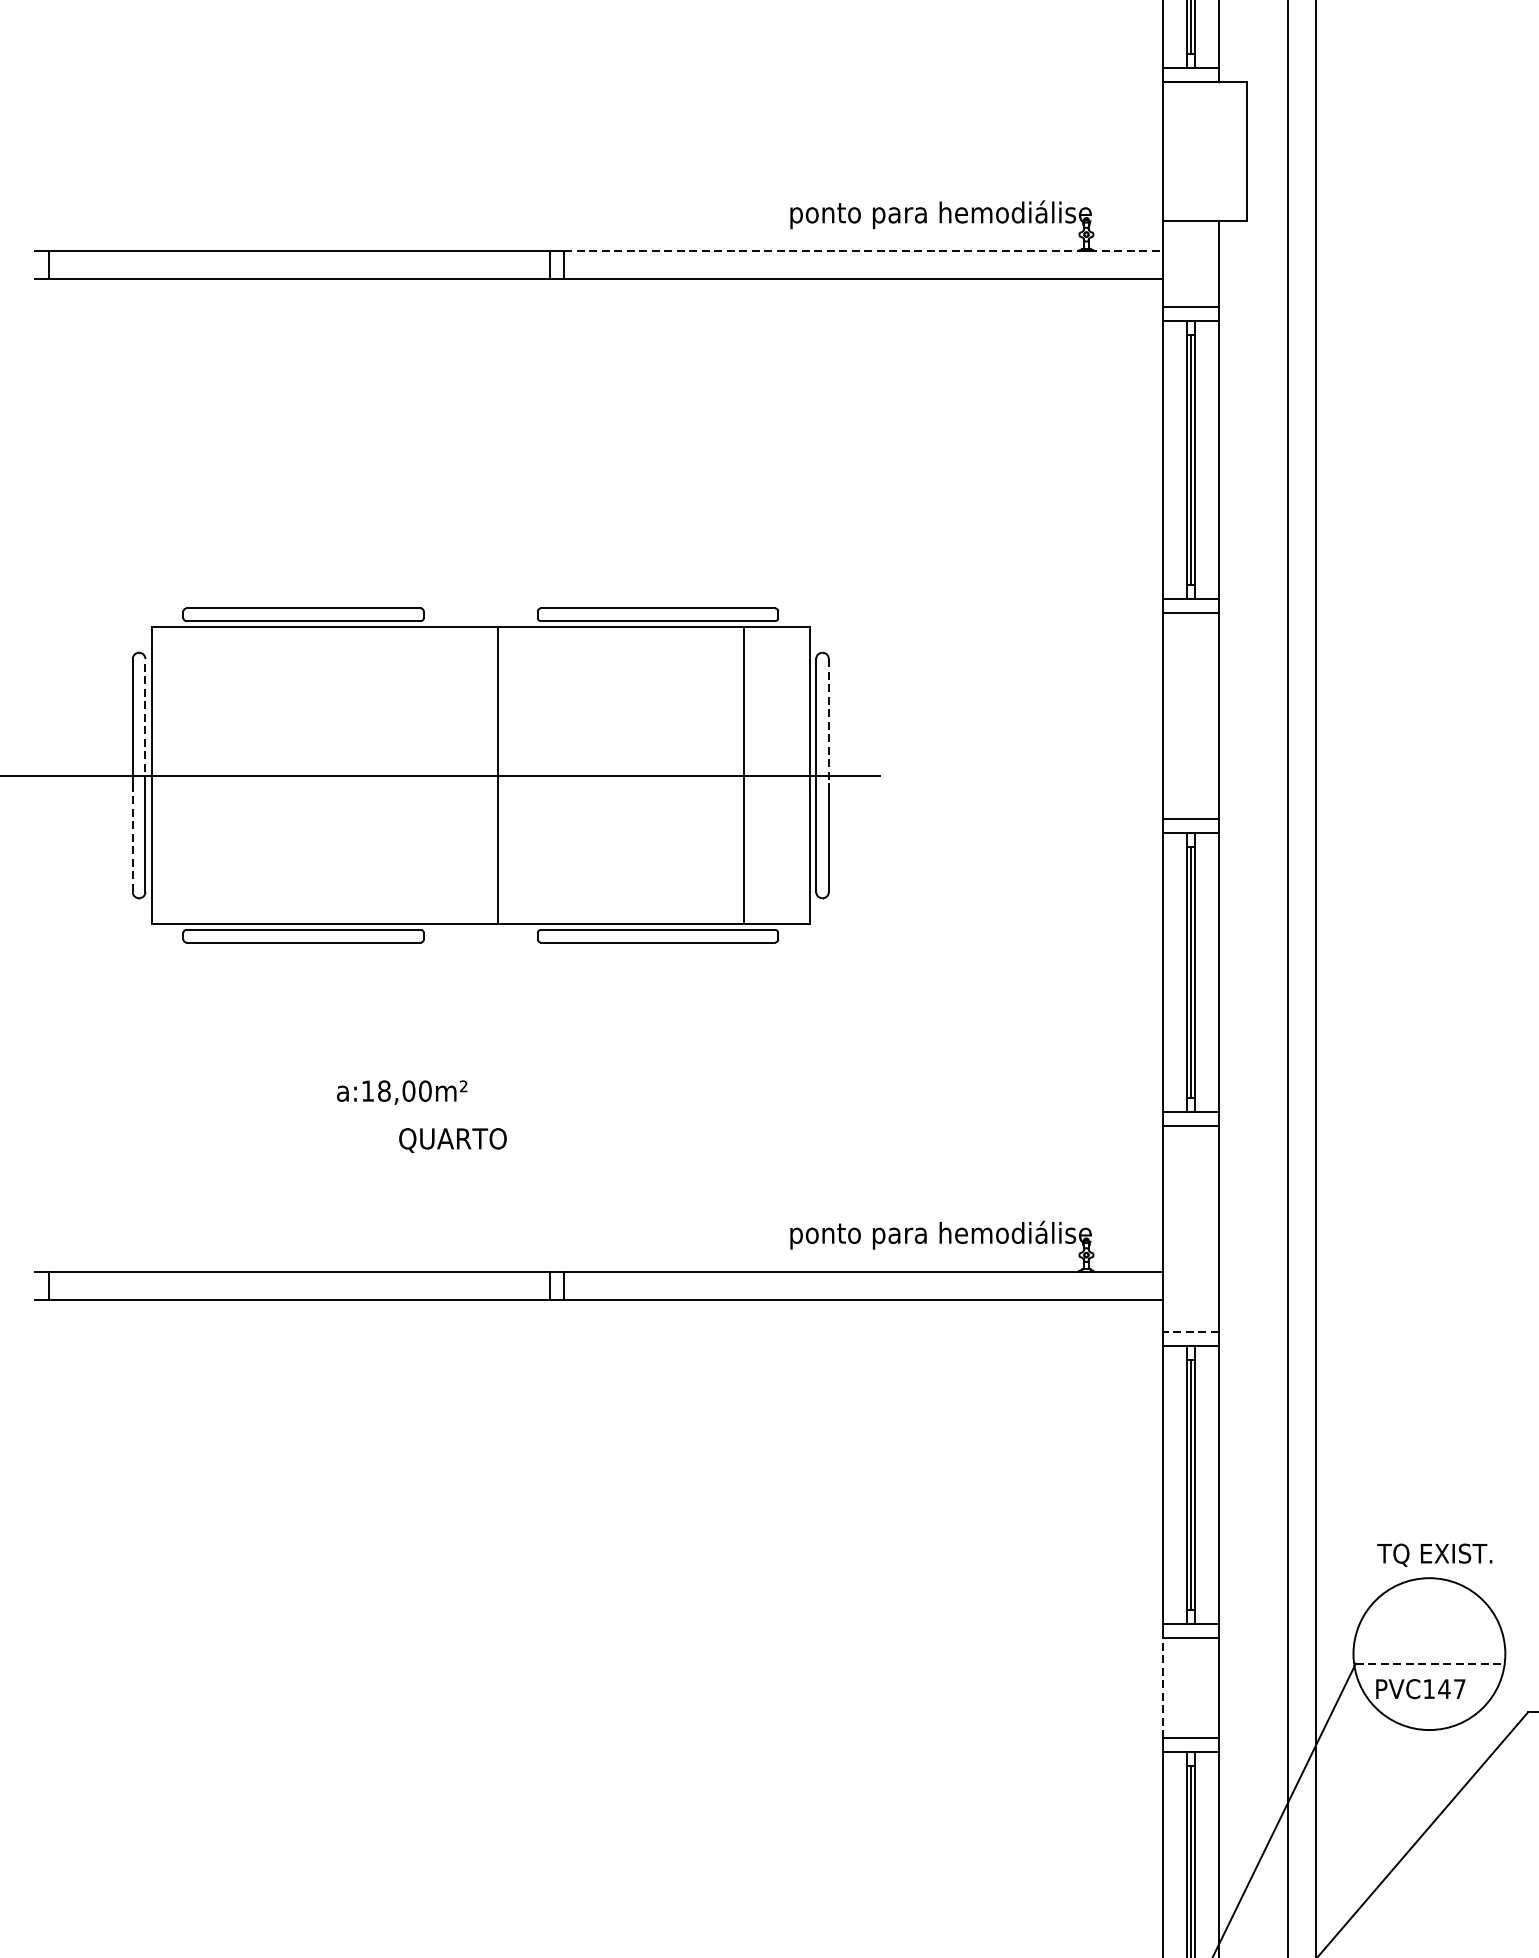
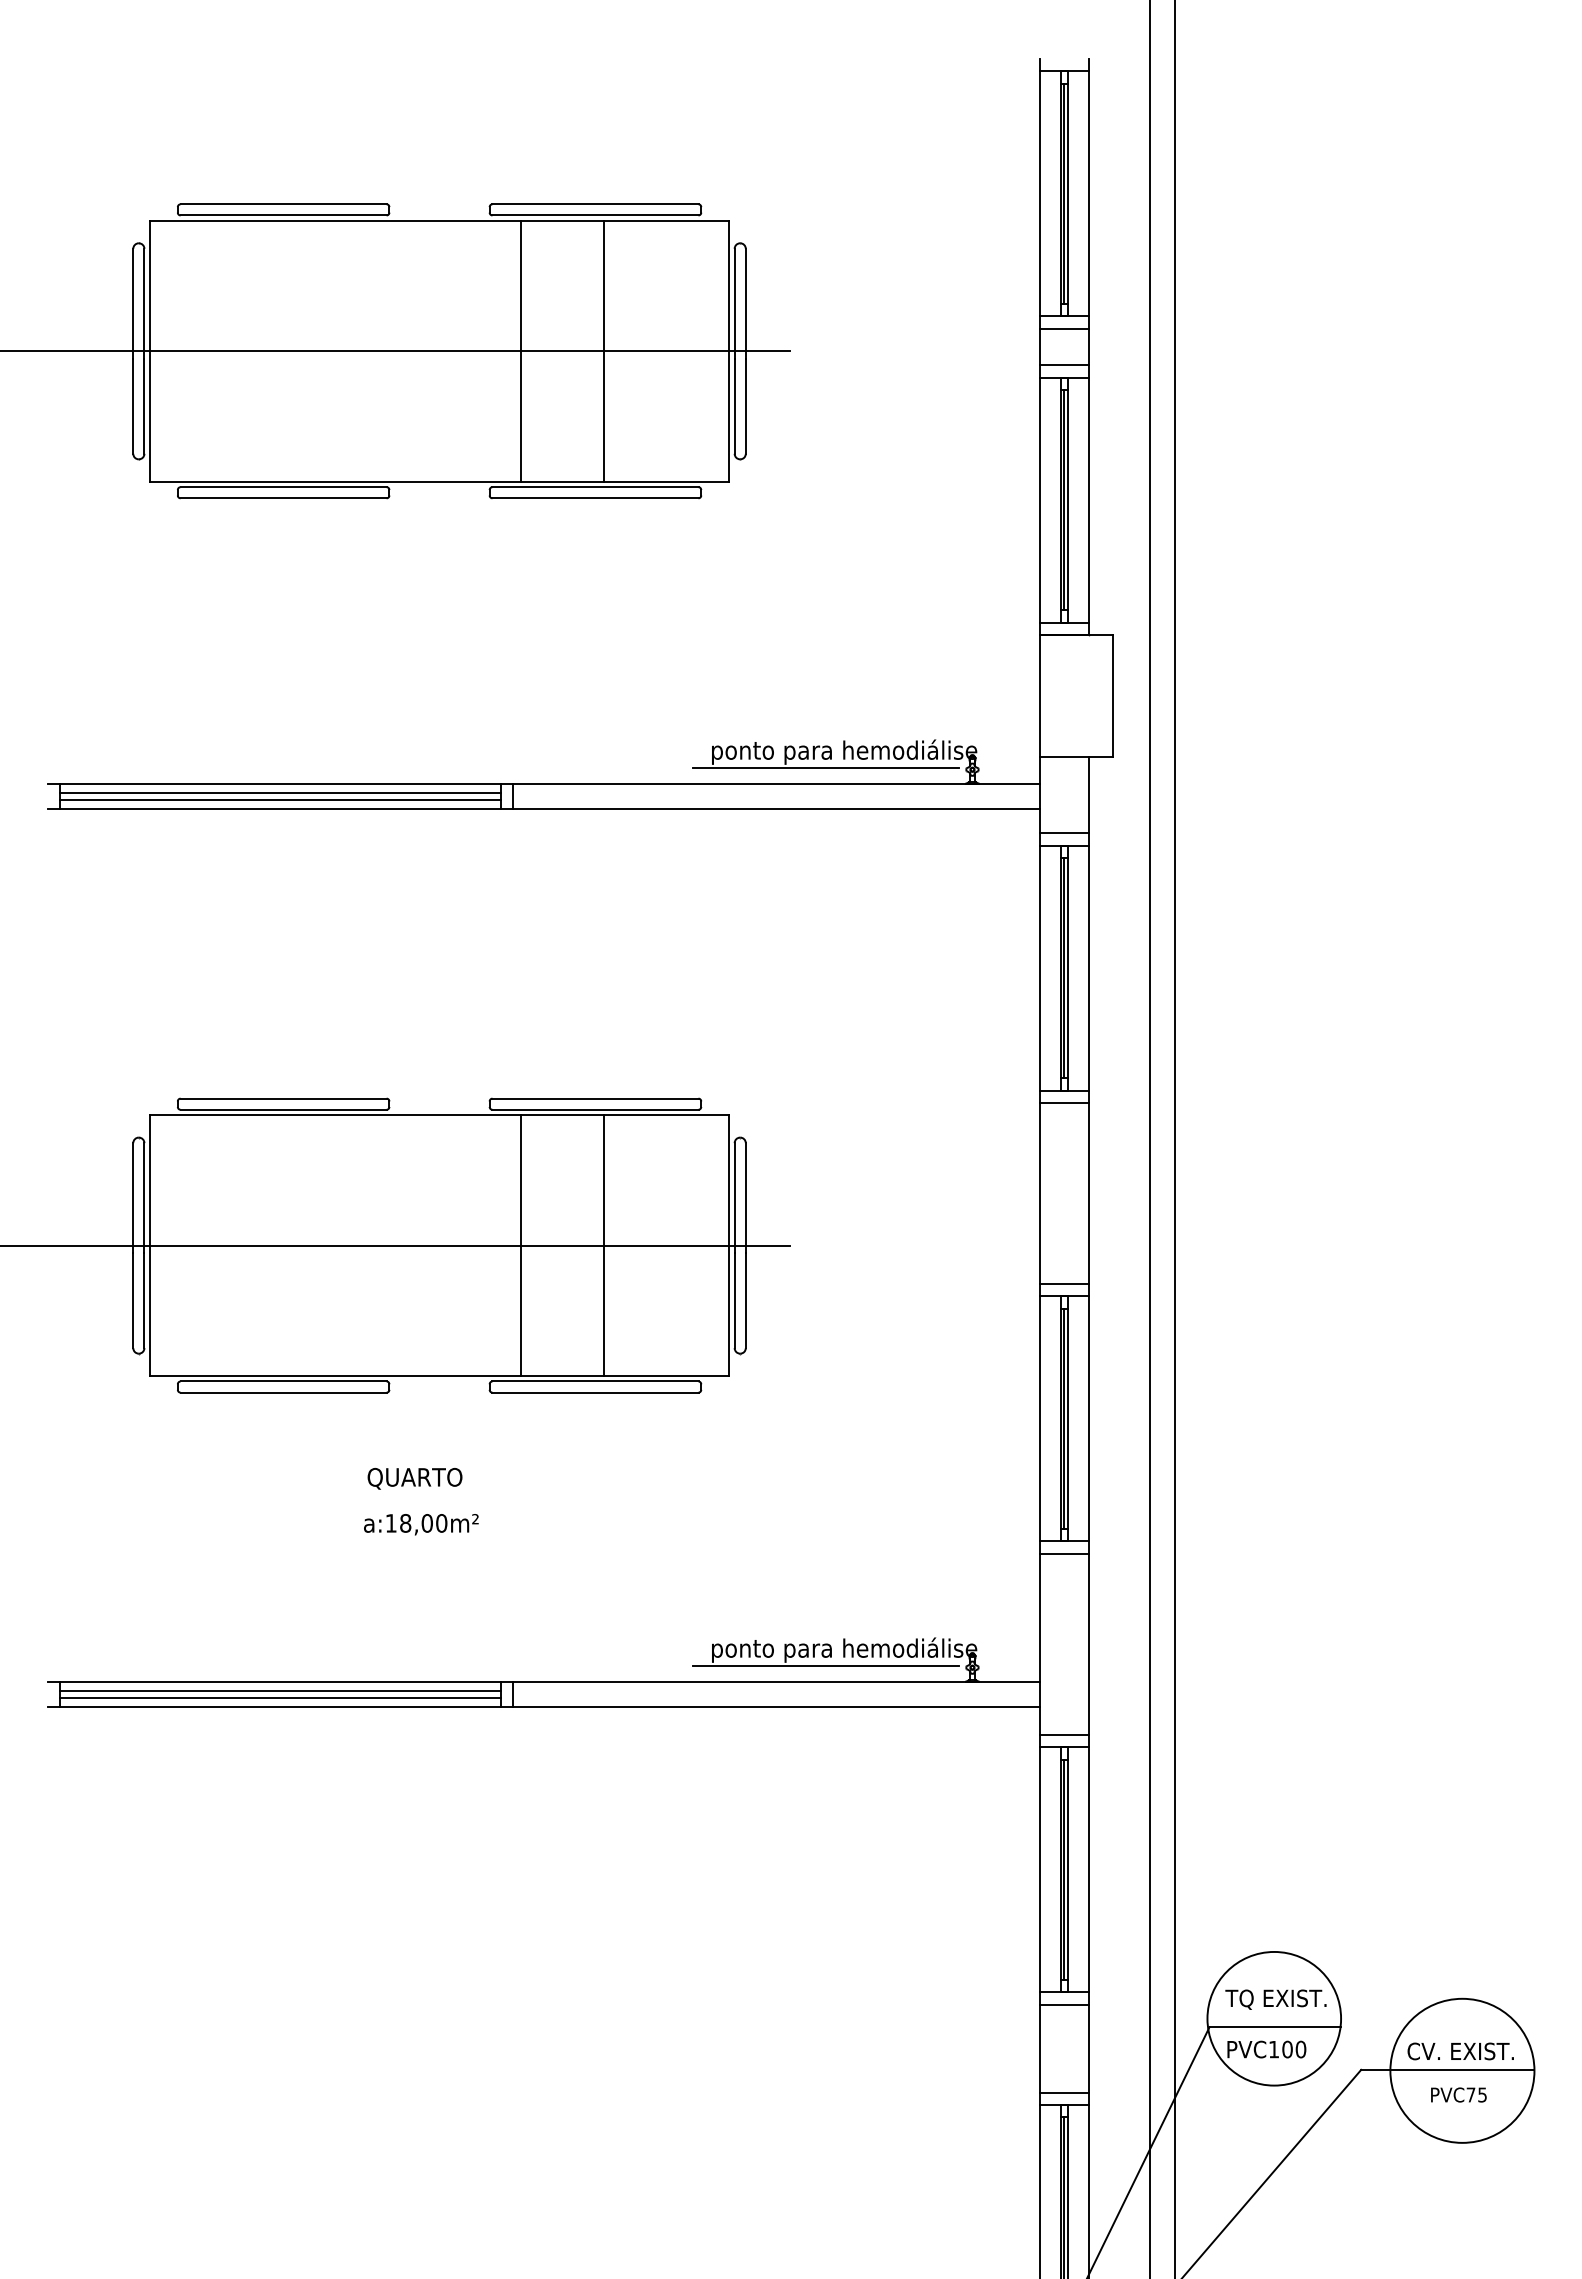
line: (919, 233) -> (825, 768), added
line: (863, 251) -> (776, 784), dashed -> solid
line: (298, 260) -> (279, 792), added
line: (298, 269) -> (279, 800), added
line: (145, 720) -> (144, 1197), dashed -> solid
line: (828, 721) -> (745, 1198), dashed -> solid
line: (497, 775) -> (520, 1245), moved
line: (744, 775) -> (604, 1245), moved
line: (133, 837) -> (133, 1300), dashed -> solid
text: (402, 1092) -> (421, 1524), moved
text: (452, 1140) -> (414, 1478), moved
line: (919, 1253) -> (825, 1666), added
line: (298, 1281) -> (279, 1690), added
line: (298, 1290) -> (279, 1698), added
line: (1191, 1332) -> (1064, 1735), dashed -> solid
text: (1434, 1554) -> (1275, 1999), moved
line: (1430, 1664) -> (1275, 2027), dashed -> solid
line: (1162, 1687) -> (1039, 2048), dashed -> solid
text: (1452, 1689) -> (1294, 2049), PVC147 -> PVC100

